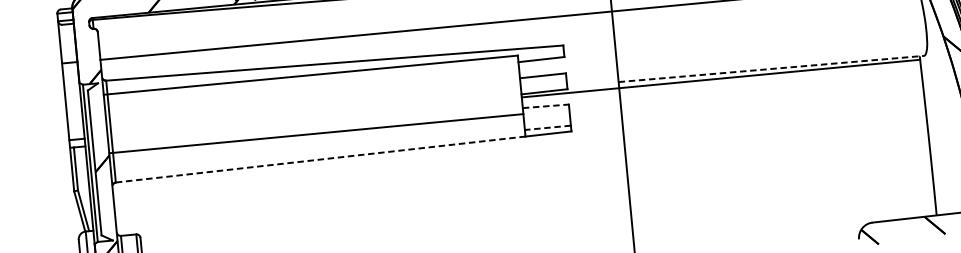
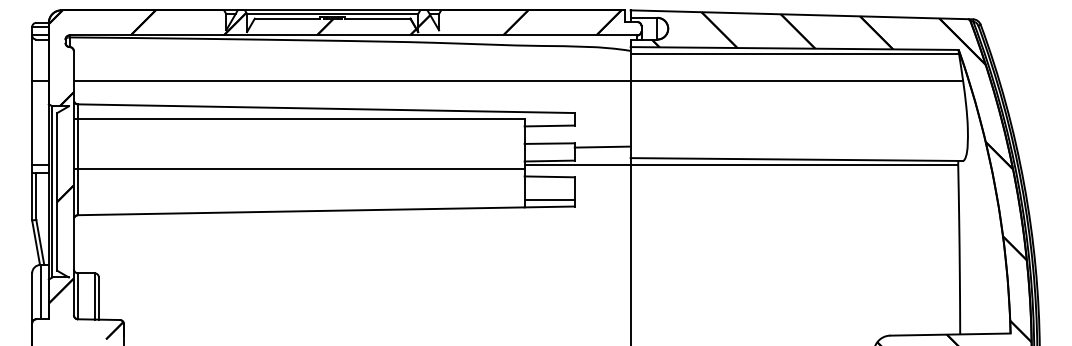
line: (772, 68) -> (797, 159), dashed -> solid
line: (591, 73) -> (602, 146), added
line: (546, 105) -> (550, 176), dashed -> solid
line: (547, 128) -> (549, 200), dashed -> solid
line: (315, 133) -> (298, 168), moved
line: (320, 159) -> (301, 211), dashed -> solid

